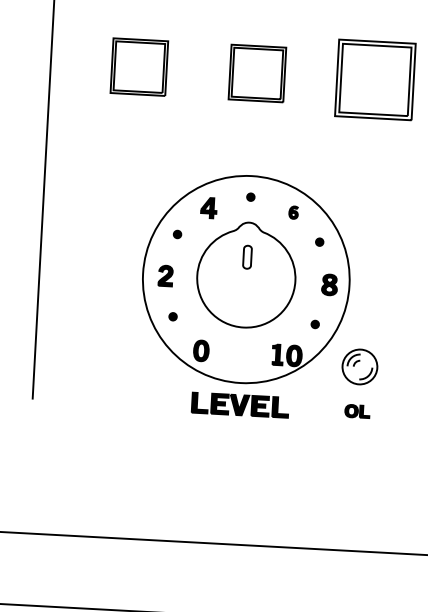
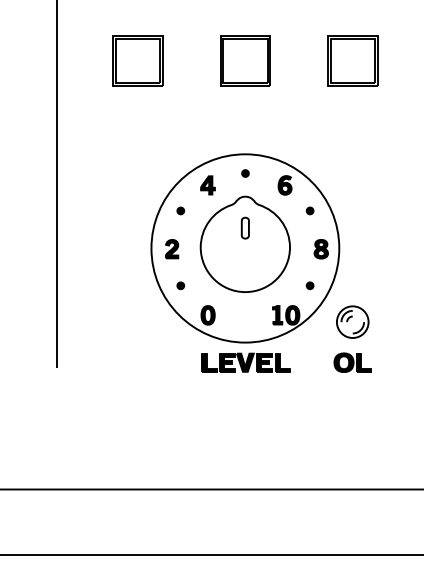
part: (375, 79) -> (352, 60), size x0.71
part: (293, 212) -> (284, 185), size x1.67
part: (357, 411) -> (352, 362), size x1.67

